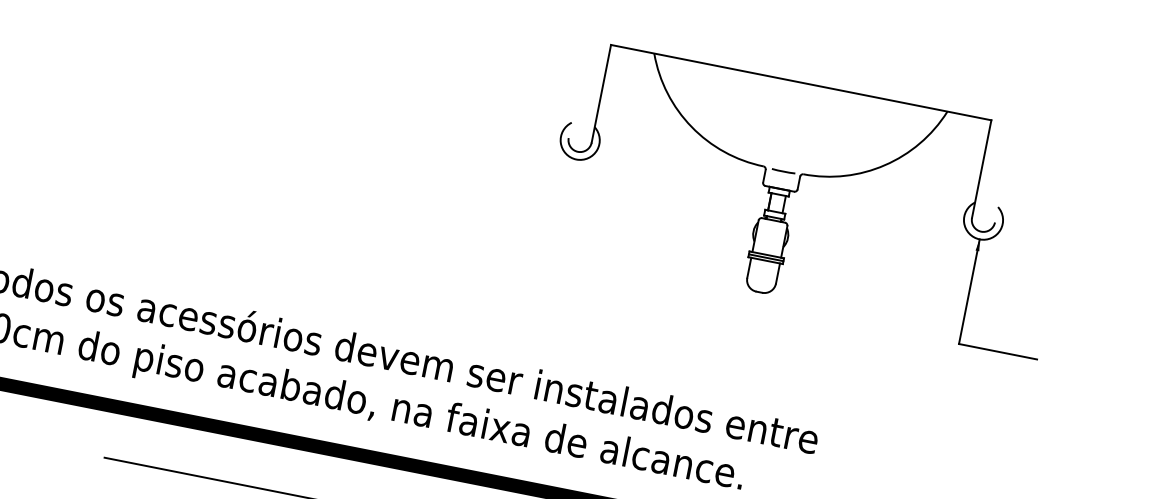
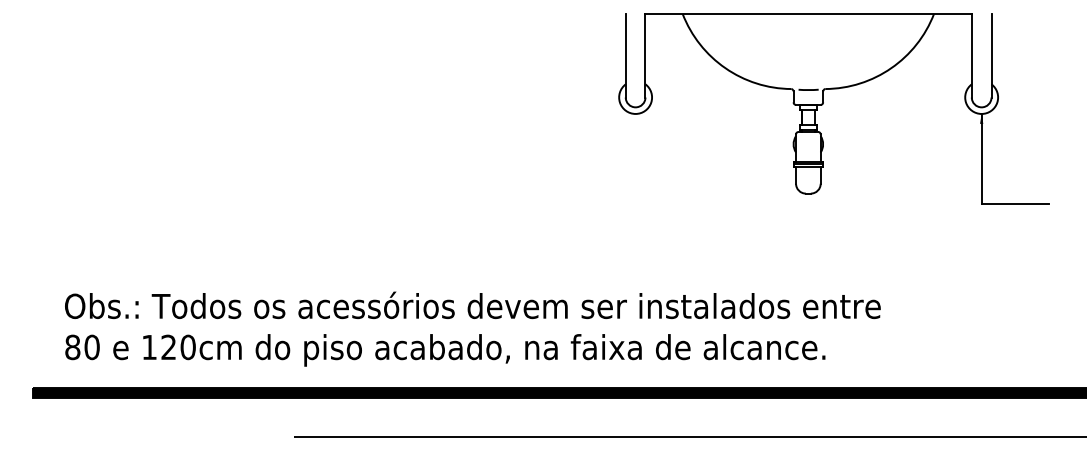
line: (578, 89) -> (625, 55), added
line: (1004, 173) -> (991, 55), added

